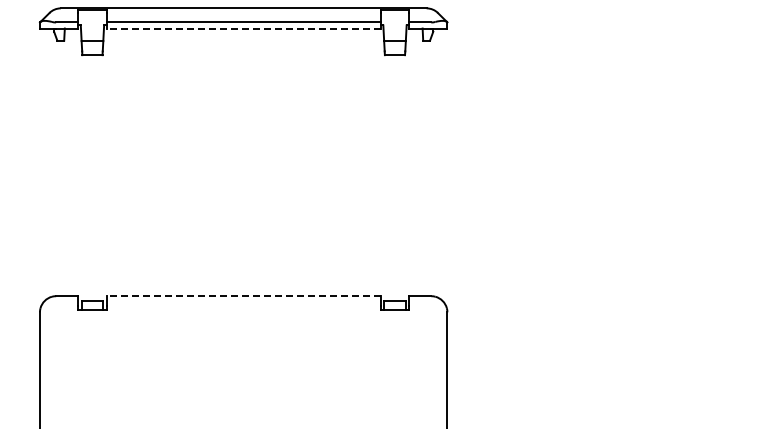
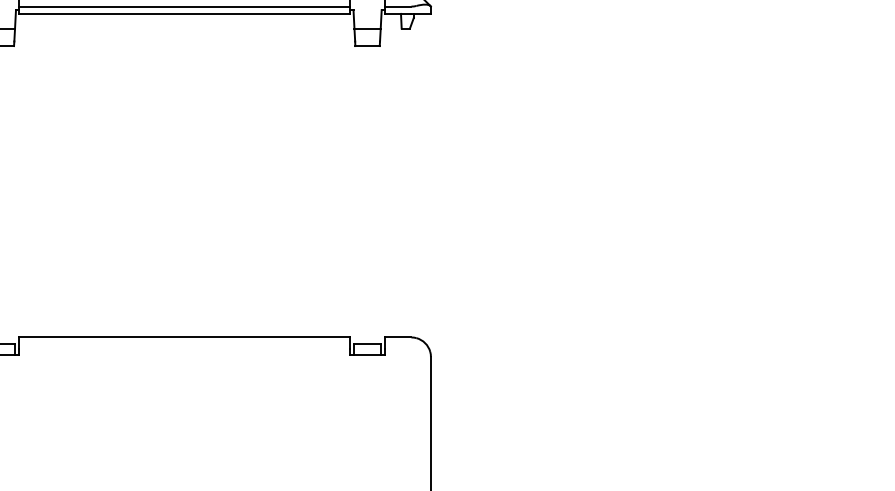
line: (243, 28) -> (184, 13), dashed -> solid
line: (243, 296) -> (184, 337), dashed -> solid

